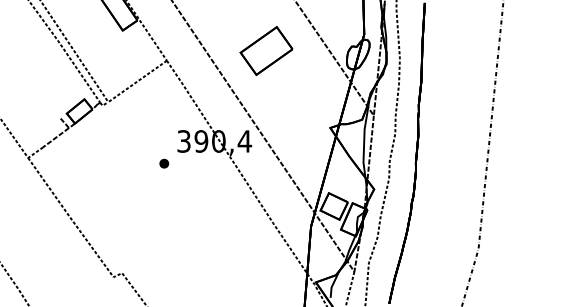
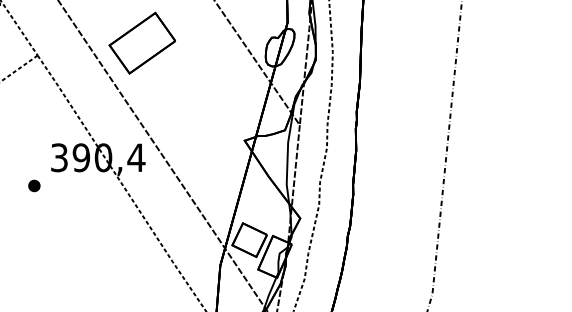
part: (266, 50) -> (142, 42), moved

